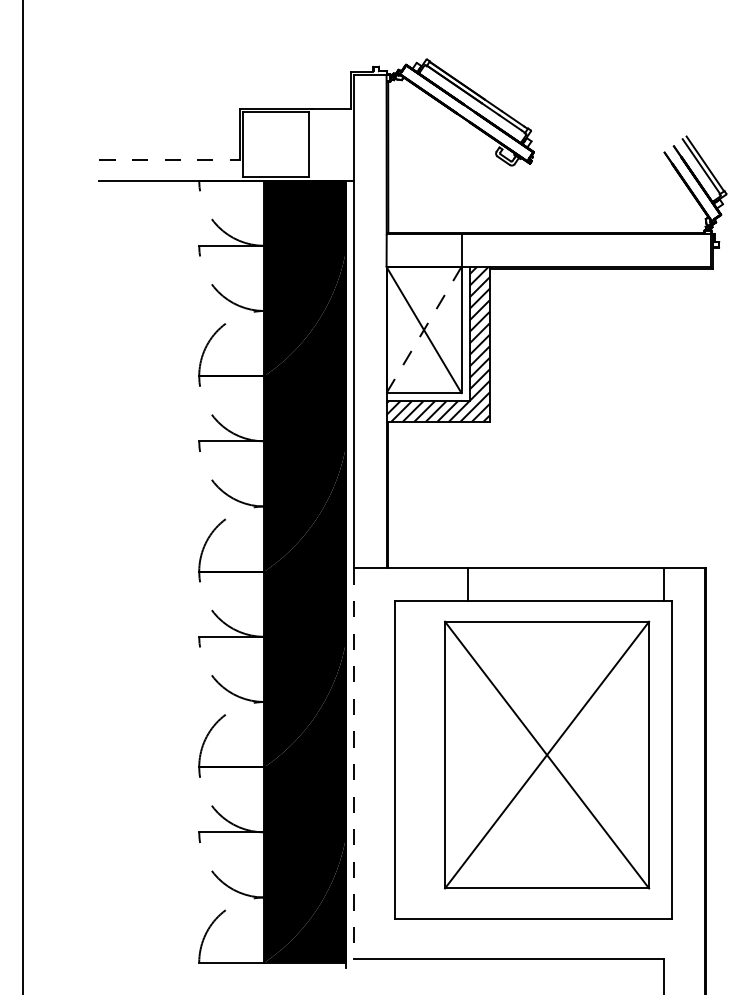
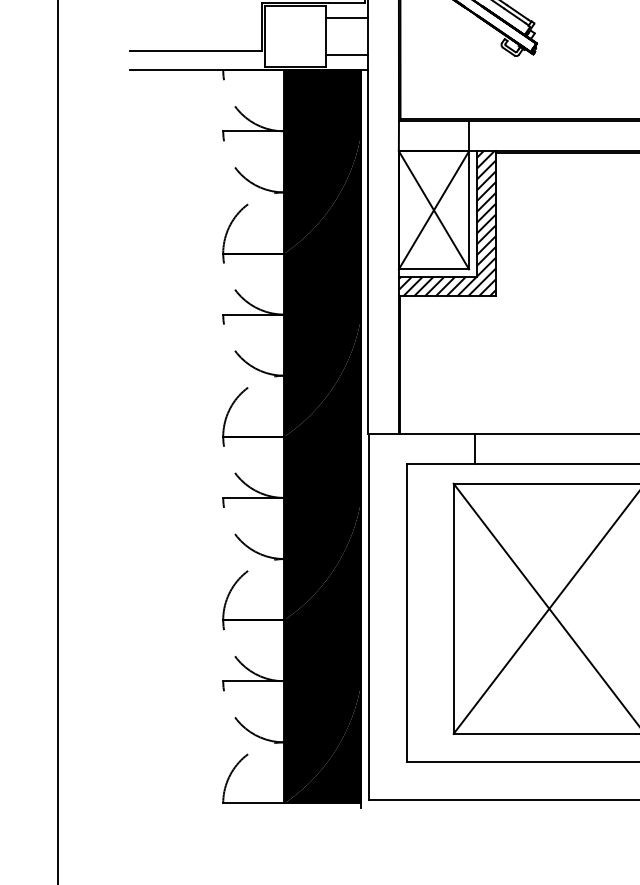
line: (330, 125) -> (346, 18), added
line: (170, 159) -> (196, 50), dashed -> solid
line: (330, 164) -> (346, 55), added
line: (423, 330) -> (433, 210), dashed -> solid
line: (354, 763) -> (368, 616), dashed -> solid

